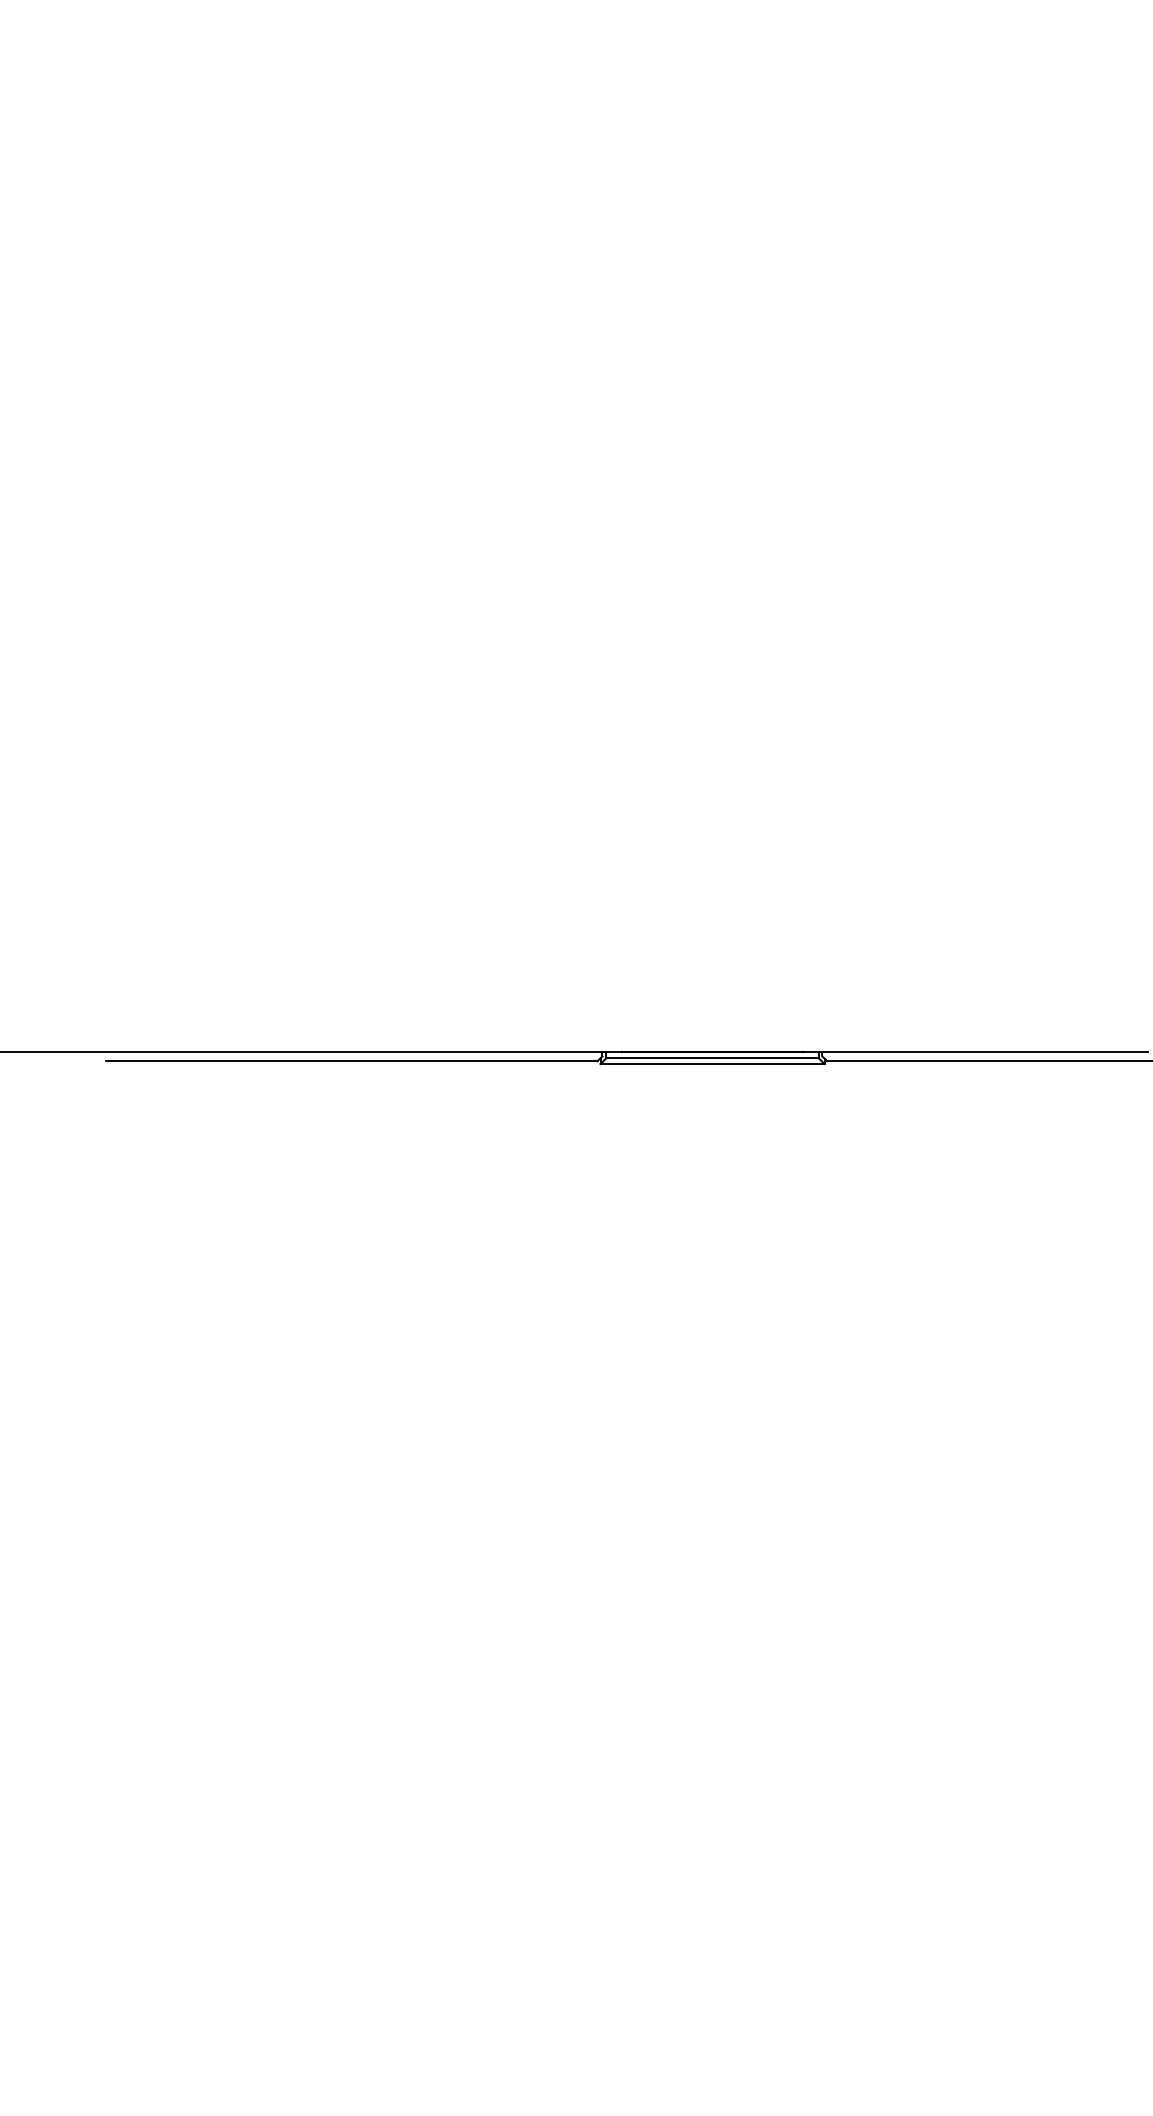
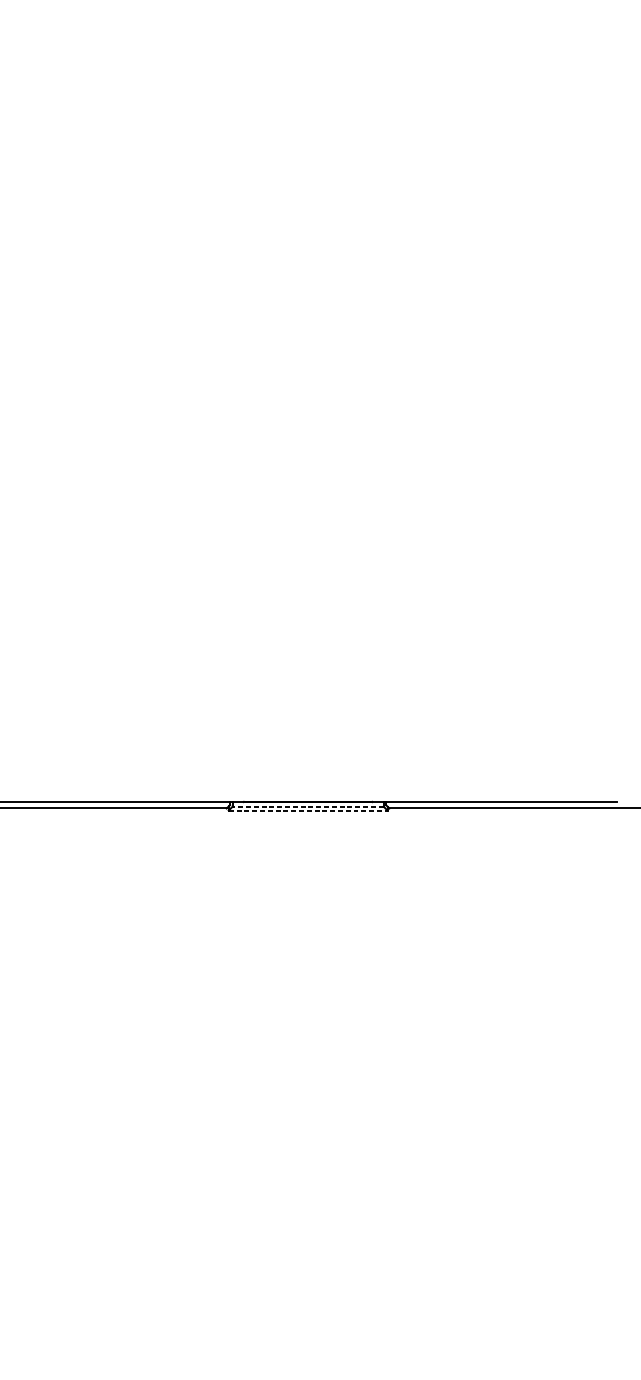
line: (712, 1058) -> (308, 806), solid -> dashed
line: (712, 1064) -> (308, 810), solid -> dashed

